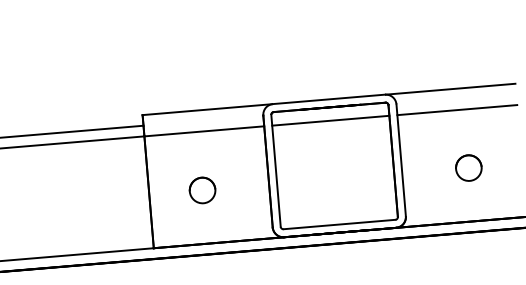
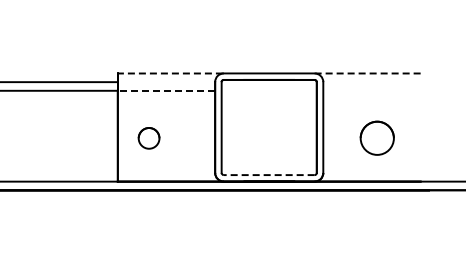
line: (451, 89) -> (368, 73), solid -> dashed
line: (207, 109) -> (170, 73), solid -> dashed
line: (456, 109) -> (371, 90), removed
line: (329, 120) -> (268, 90), removed
line: (204, 130) -> (166, 90), solid -> dashed
circle: (469, 168) -> (377, 138), size x1.6
part: (201, 190) -> (148, 138), moved
line: (338, 225) -> (268, 175), solid -> dashed

